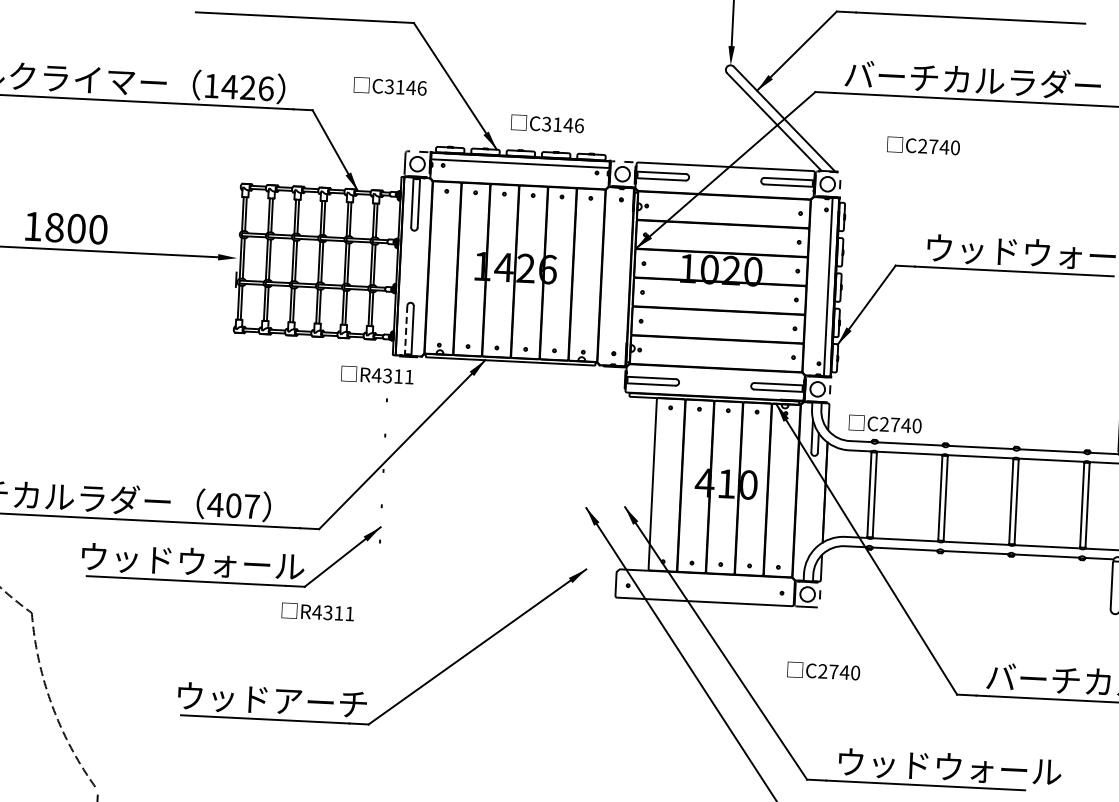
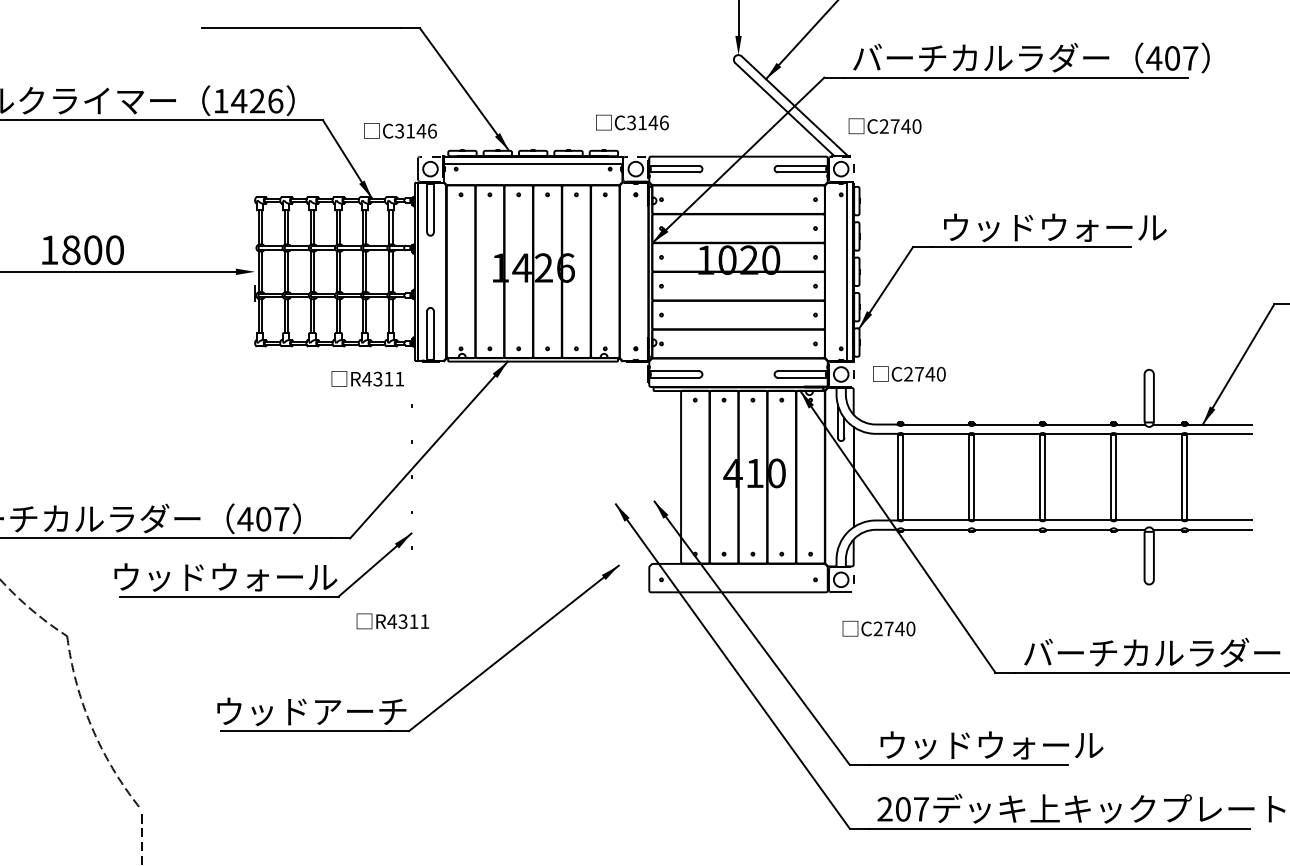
text: (390, 86) -> (400, 130), moved
text: (547, 123) -> (632, 122), moved
text: (922, 146) -> (884, 126), moved
line: (406, 331) -> (427, 336), dashed -> solid
text: (377, 374) -> (367, 378), moved
text: (885, 423) -> (909, 373), moved
text: (317, 612) -> (392, 621), moved
text: (823, 670) -> (878, 628), moved

